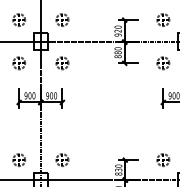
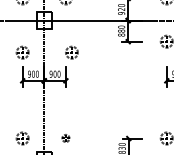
part: (19, 63) -> (22, 52), moved
part: (62, 63) -> (71, 52), moved
part: (62, 159) -> (65, 137), size x0.6

